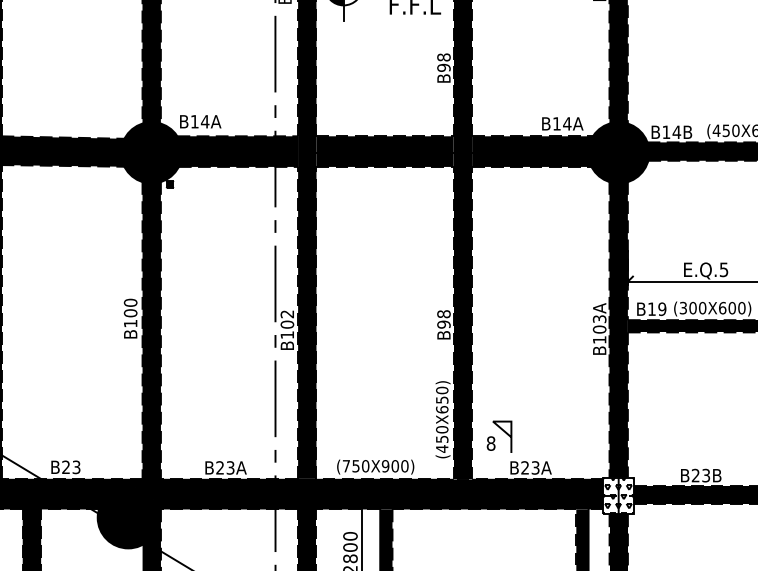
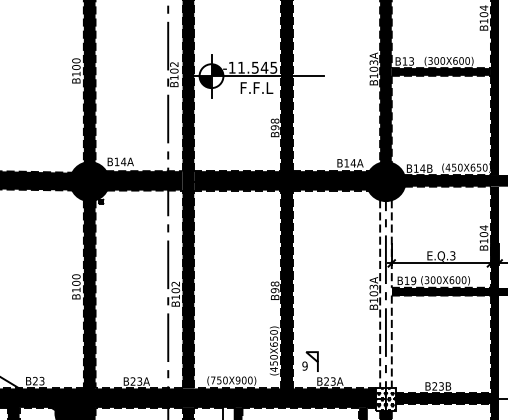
text: (723, 269) -> (452, 255), E.Q.5 -> E.Q.3
fill: (617, 329) -> (385, 293), removed
text: (490, 442) -> (304, 365), 8 -> 9

